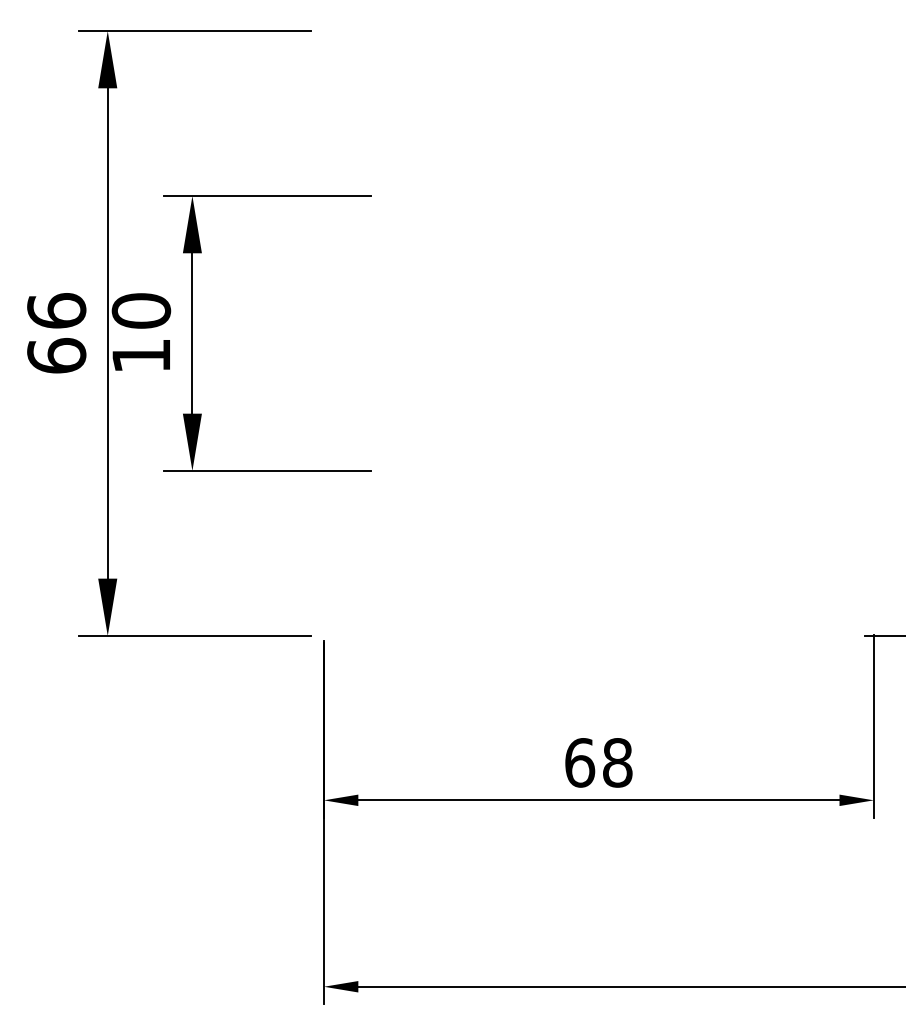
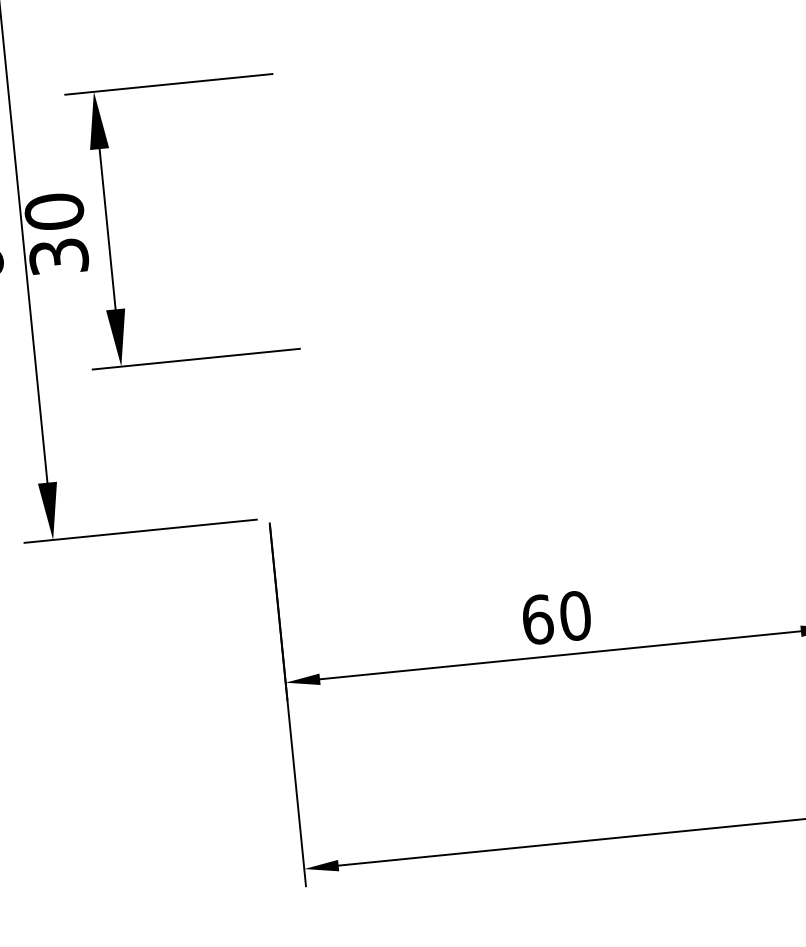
text: (141, 355) -> (58, 256), 10 -> 30
text: (617, 762) -> (575, 615), 68 -> 60

